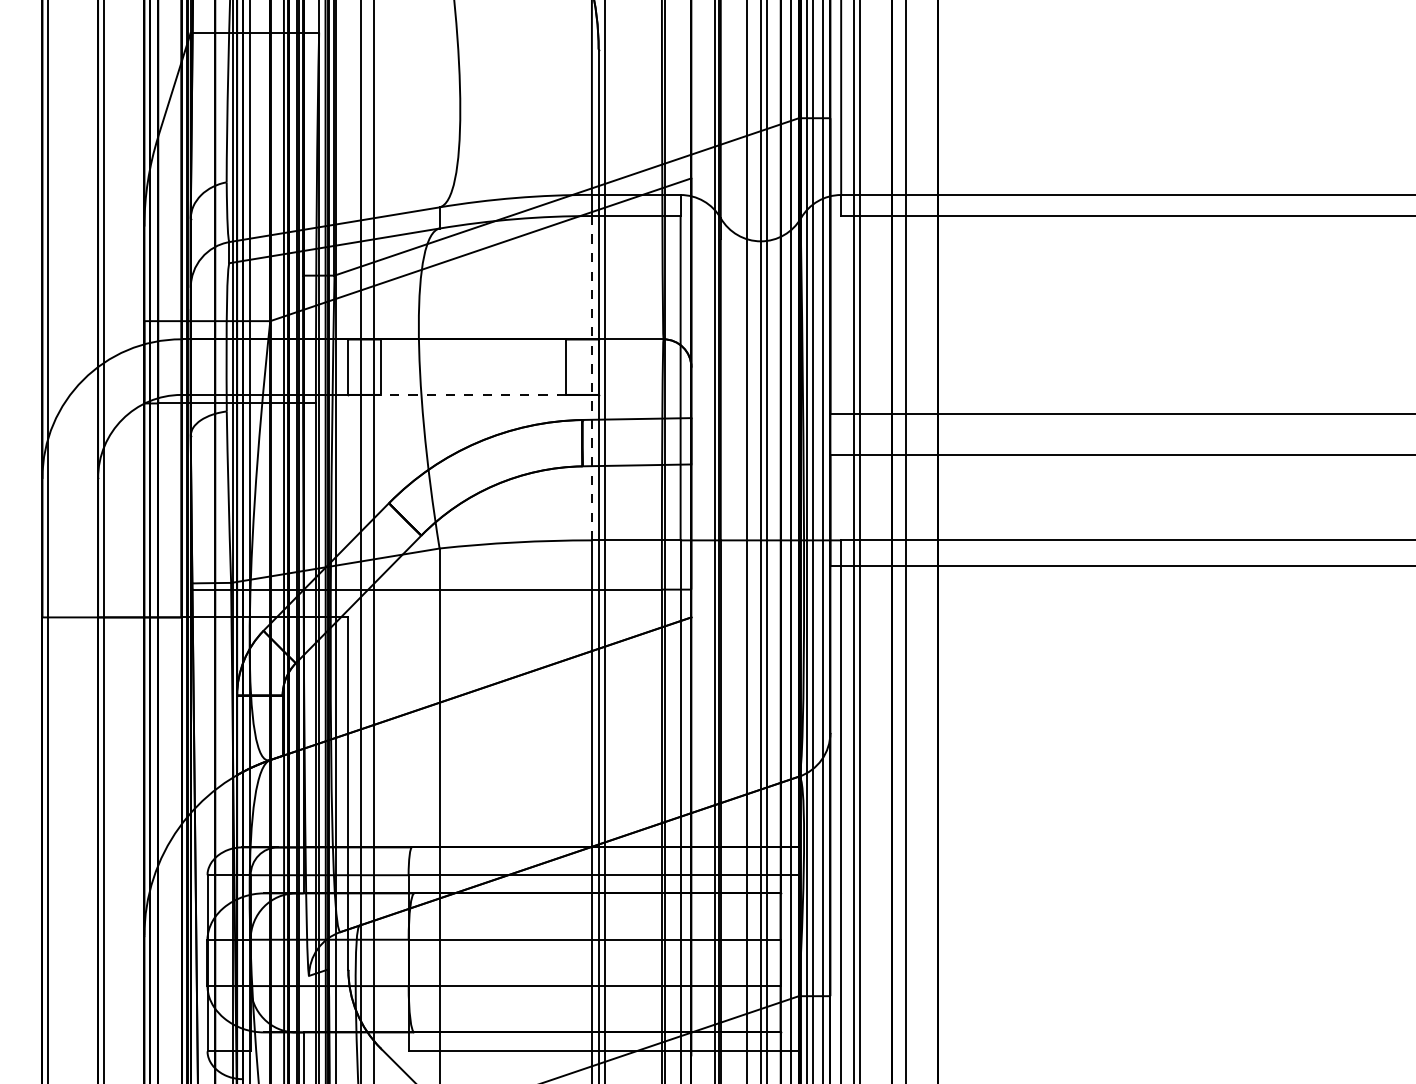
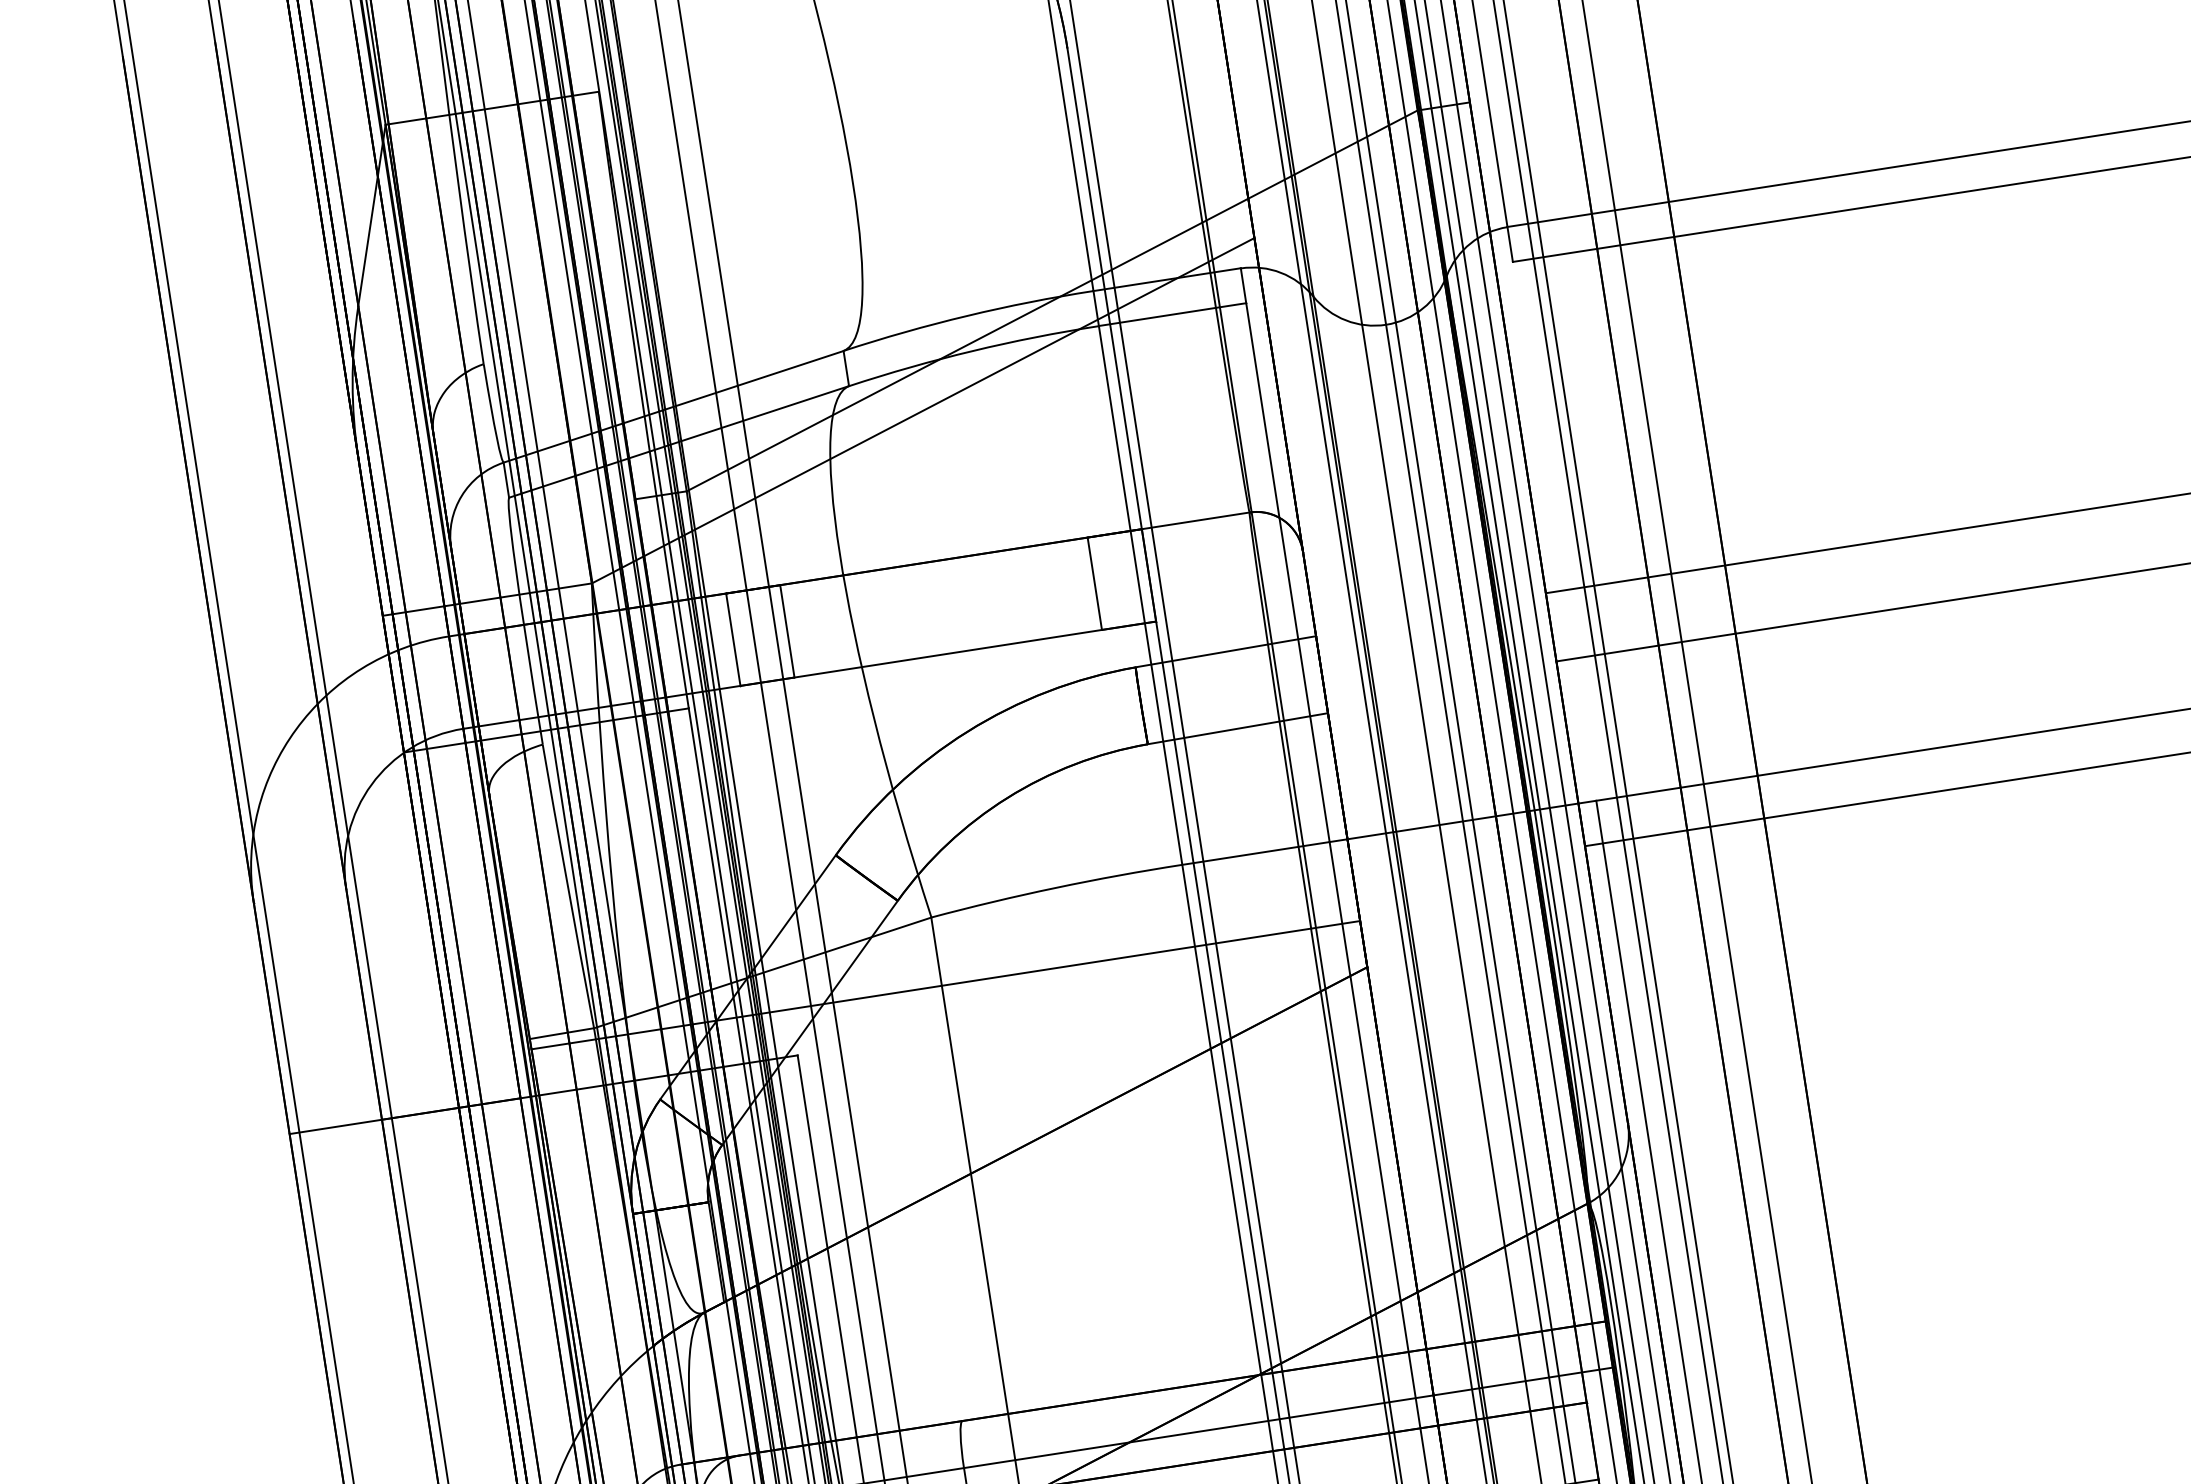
arc: (591, 370) -> (1137, 582), dashed -> solid
line: (473, 394) -> (948, 653), dashed -> solid

